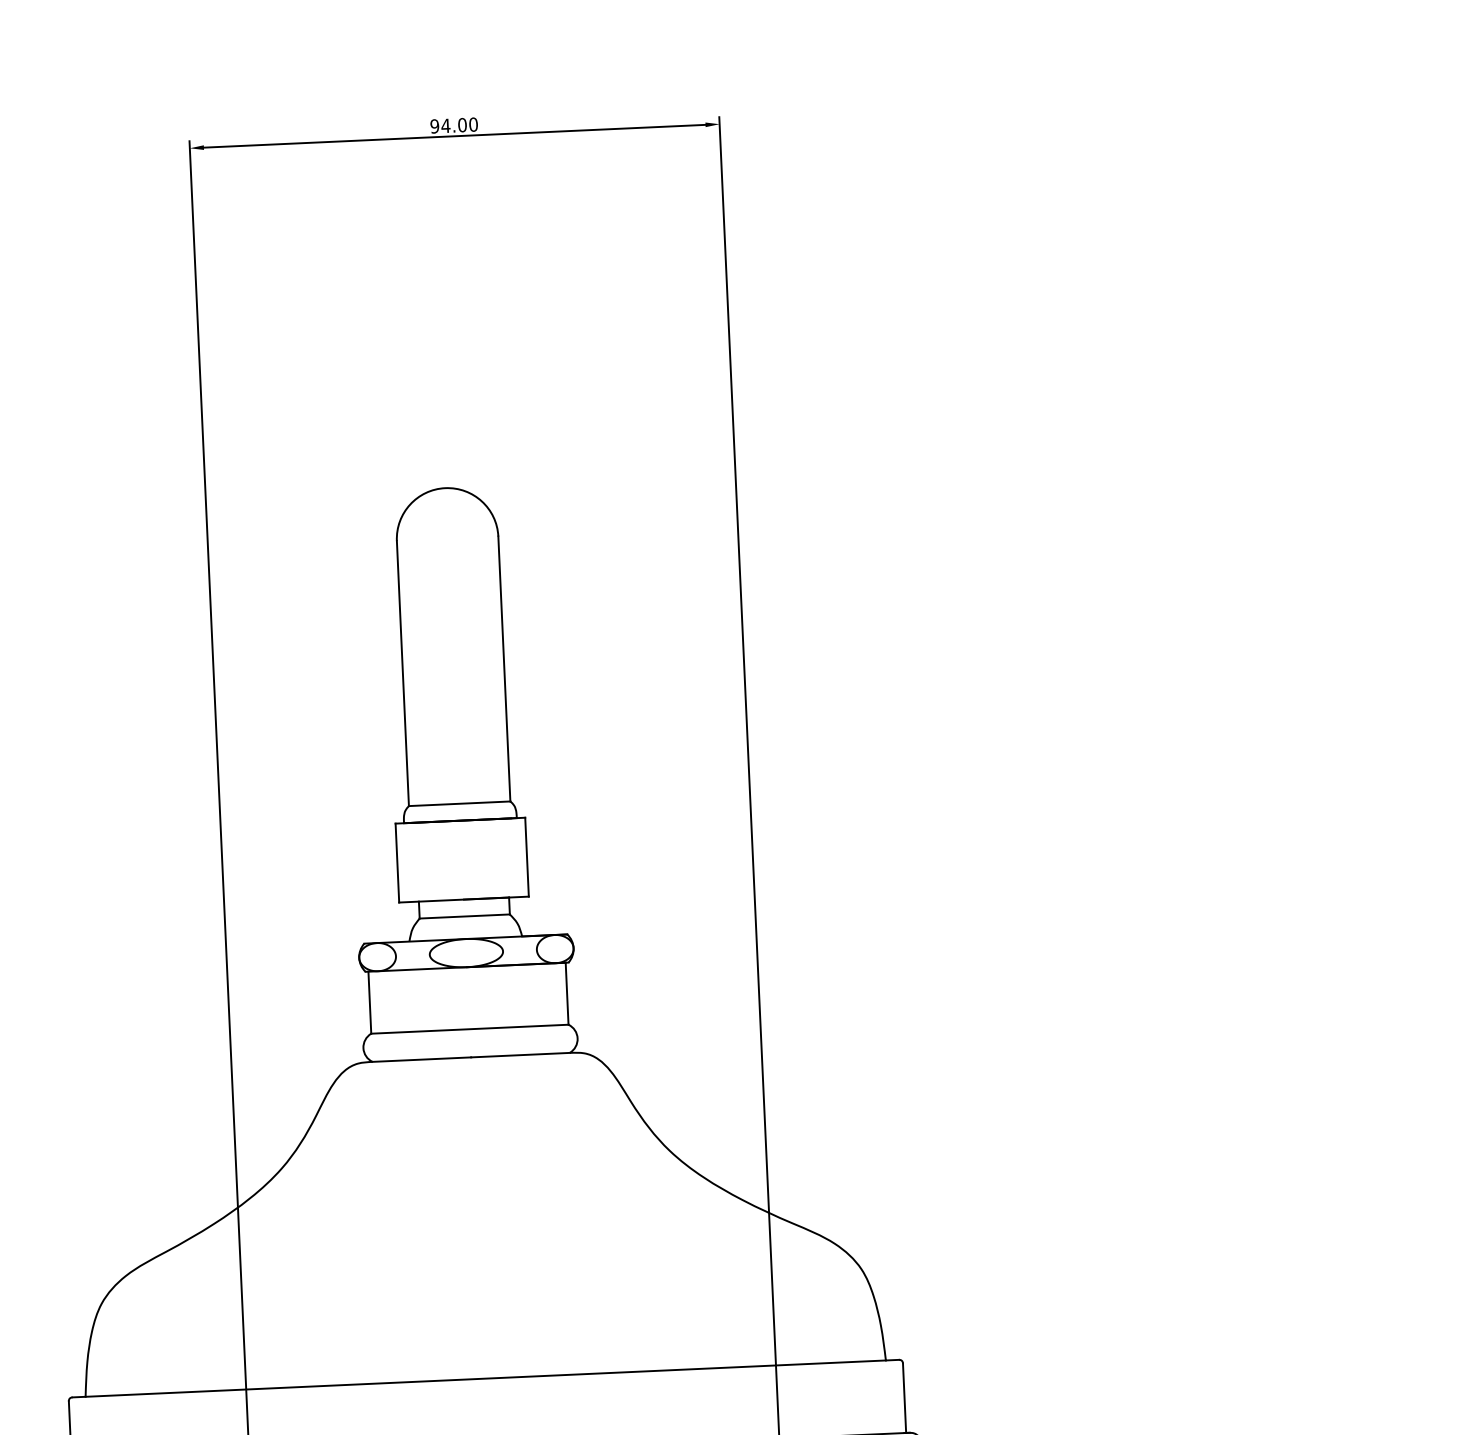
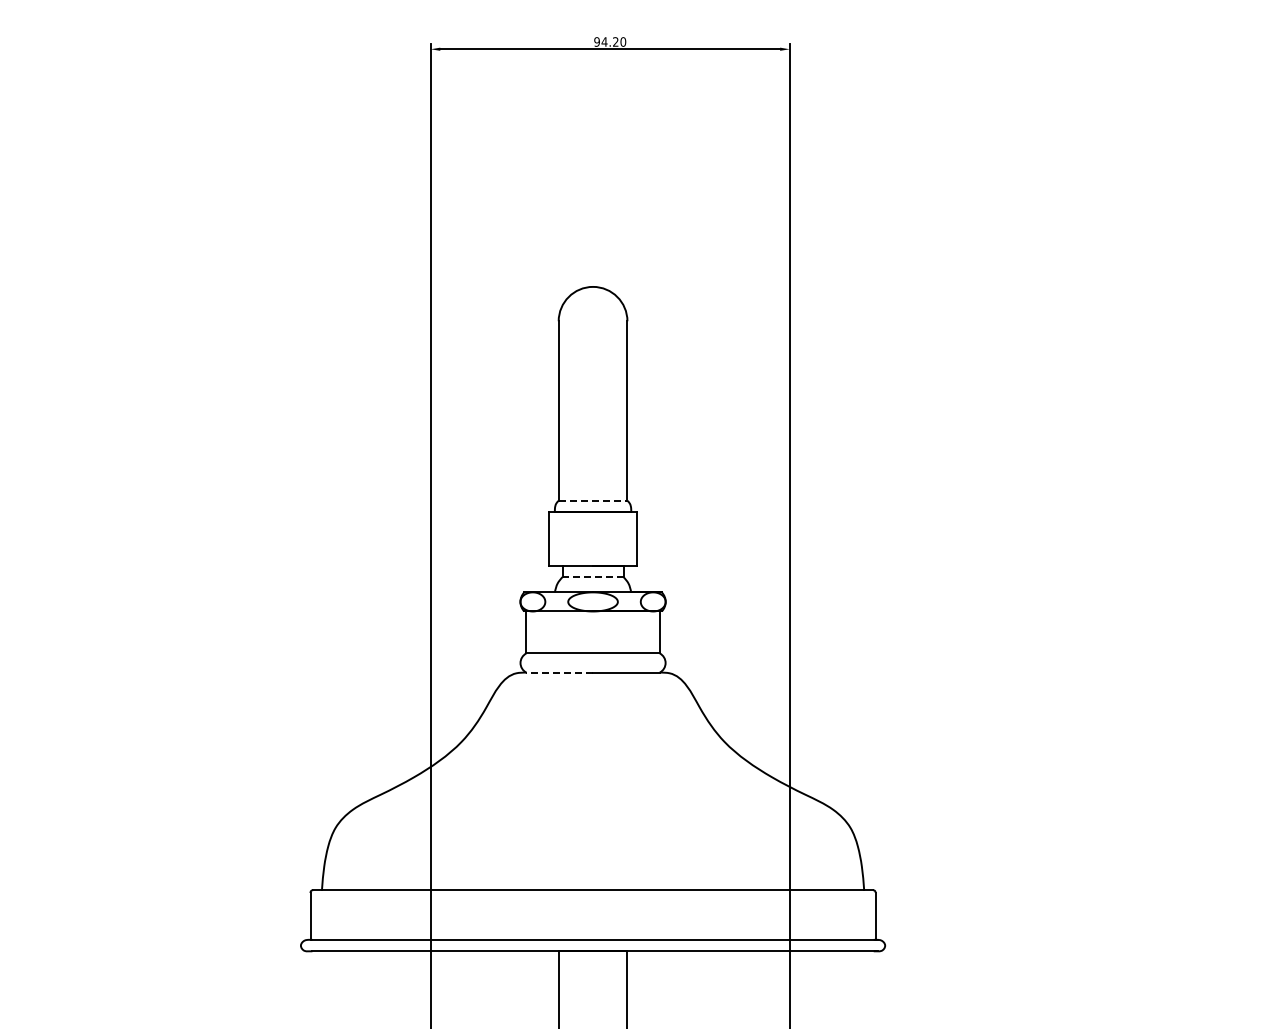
text: (461, 124) -> (615, 41), 94.00 -> 94.20
line: (460, 803) -> (593, 500), solid -> dashed
line: (465, 917) -> (593, 577), solid -> dashed
line: (421, 1059) -> (559, 672), solid -> dashed

